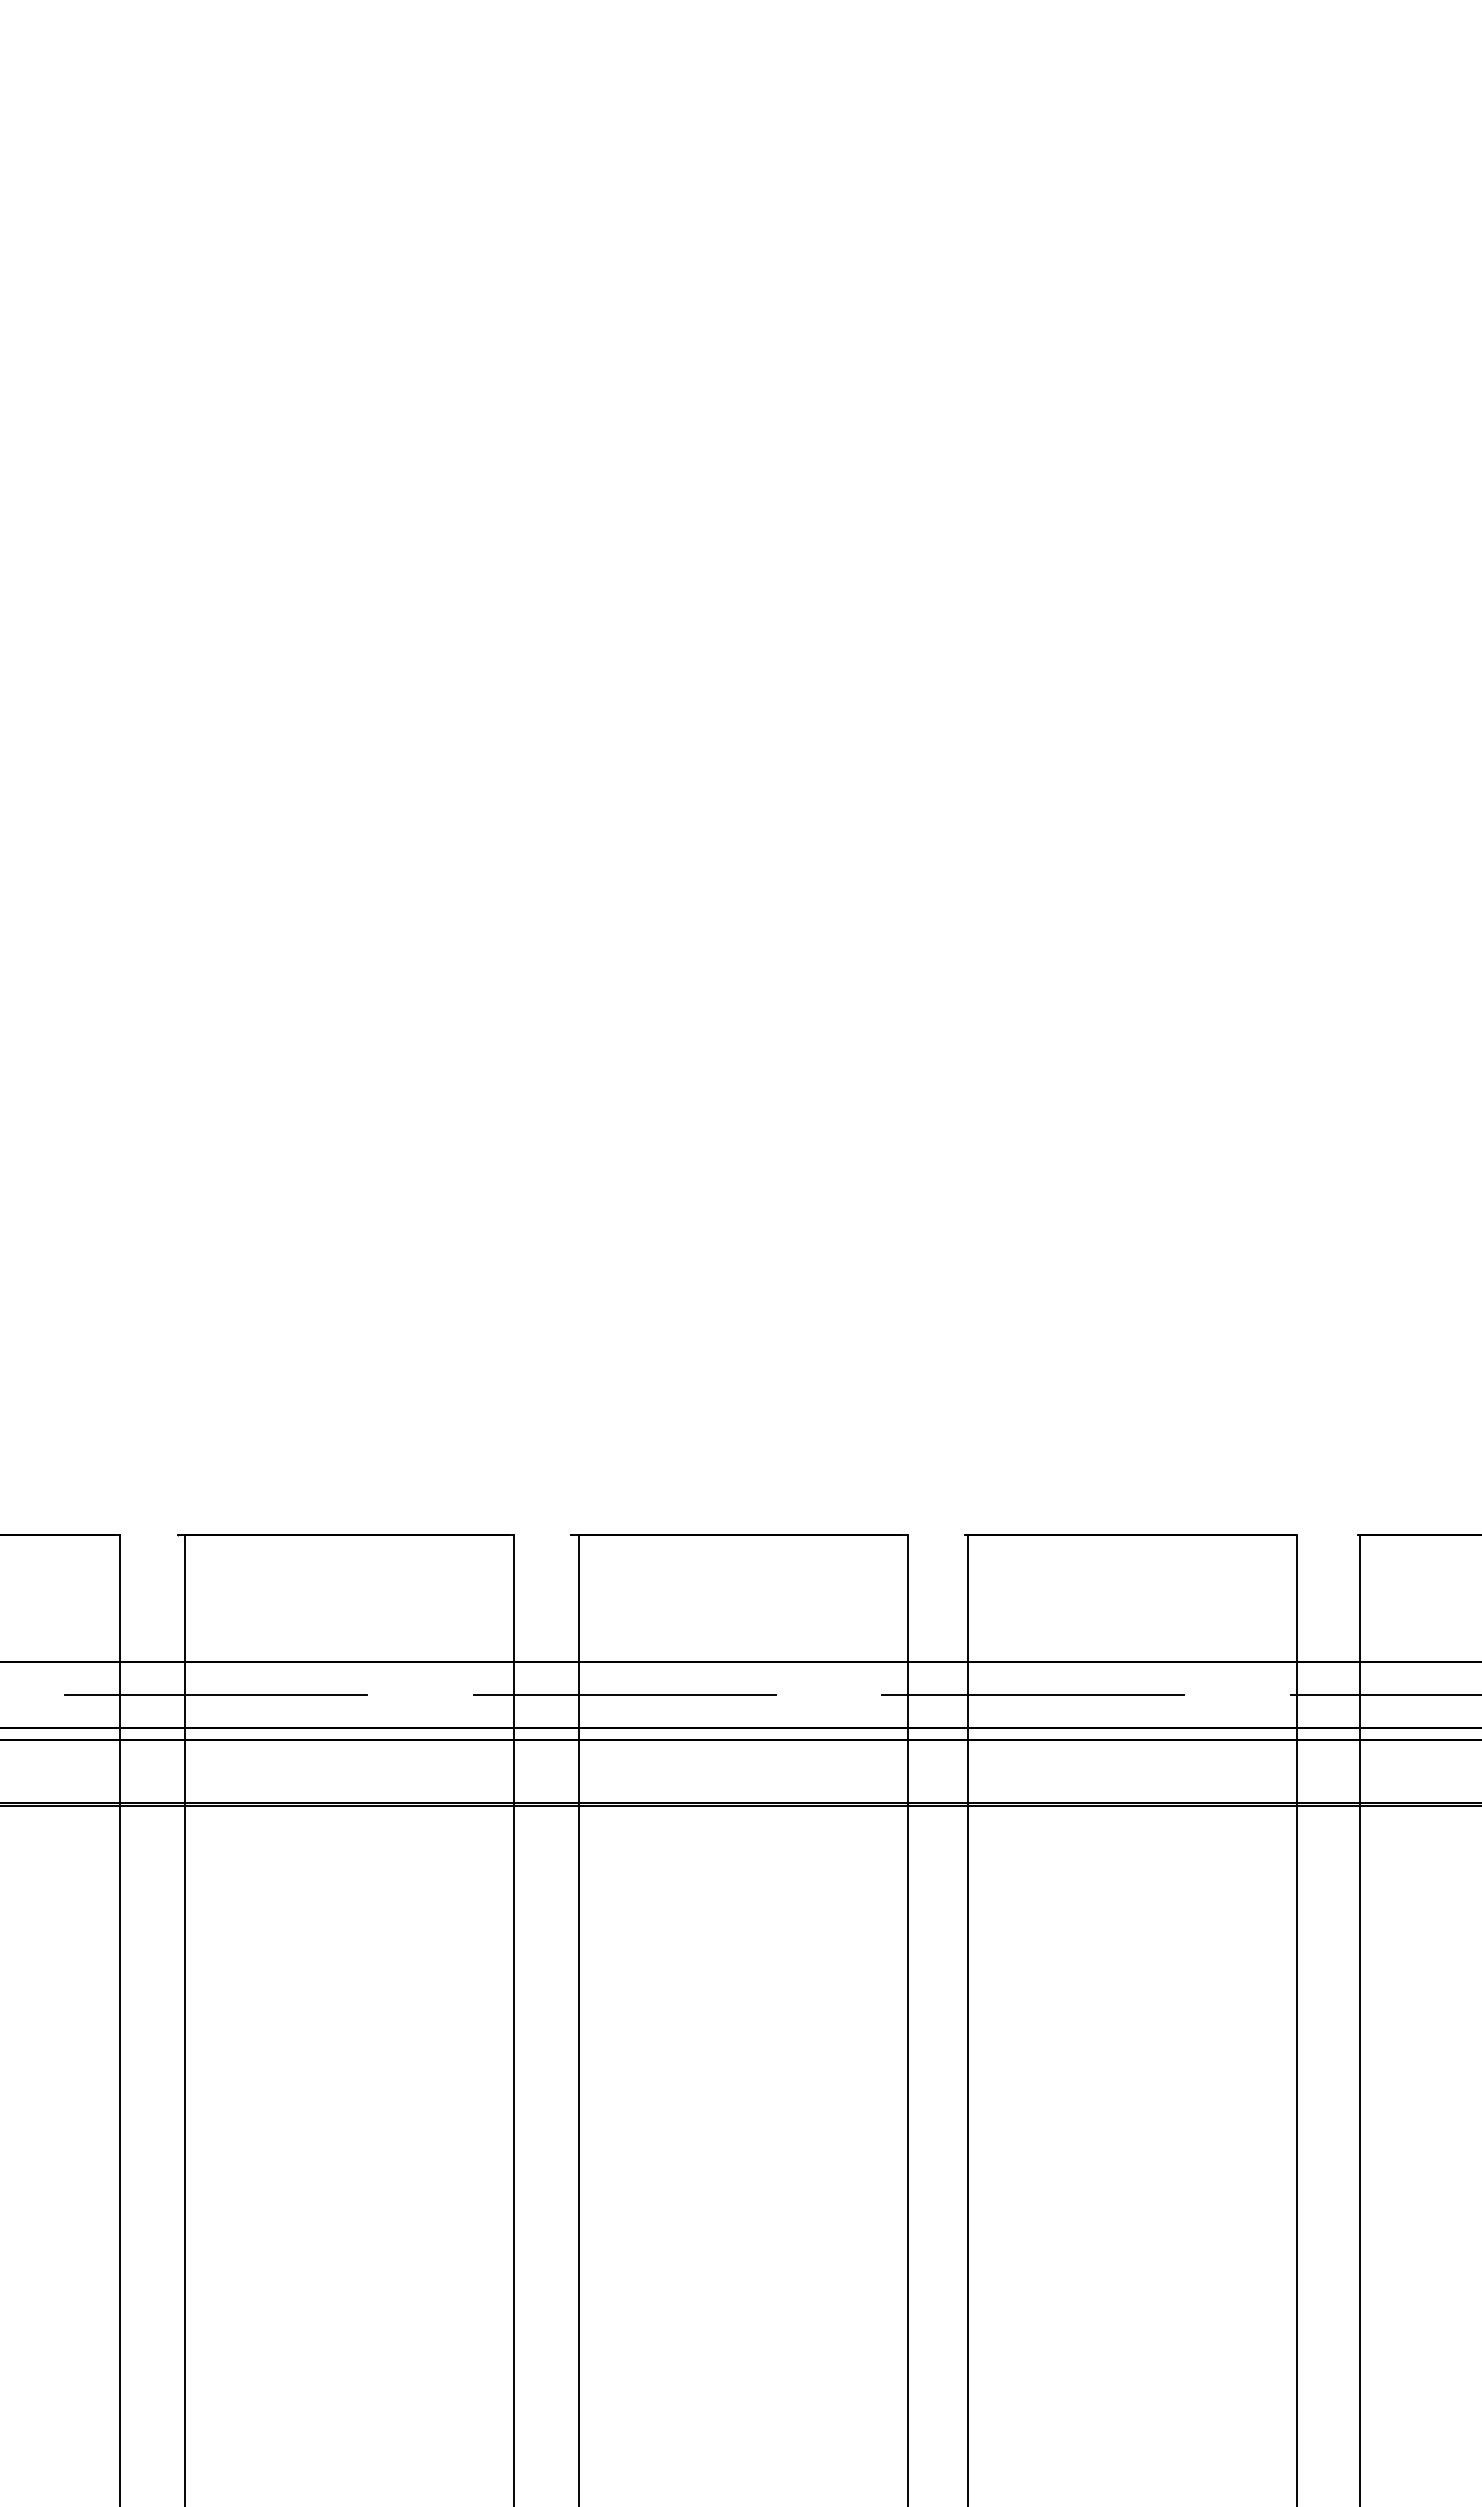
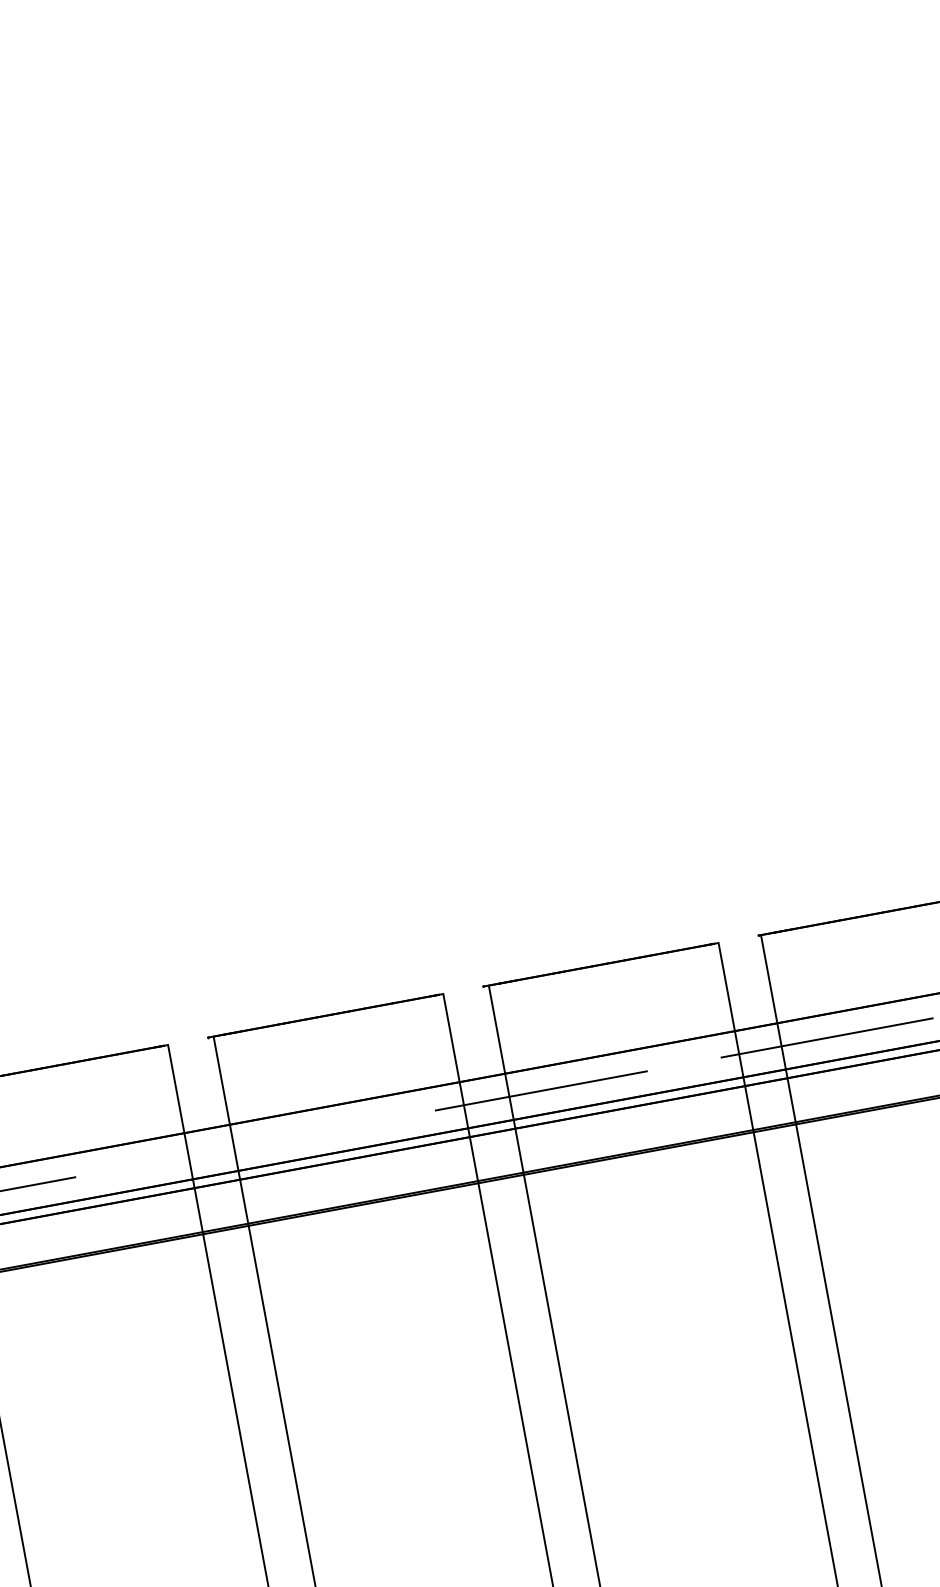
line: (215, 1694) -> (255, 1143), removed

